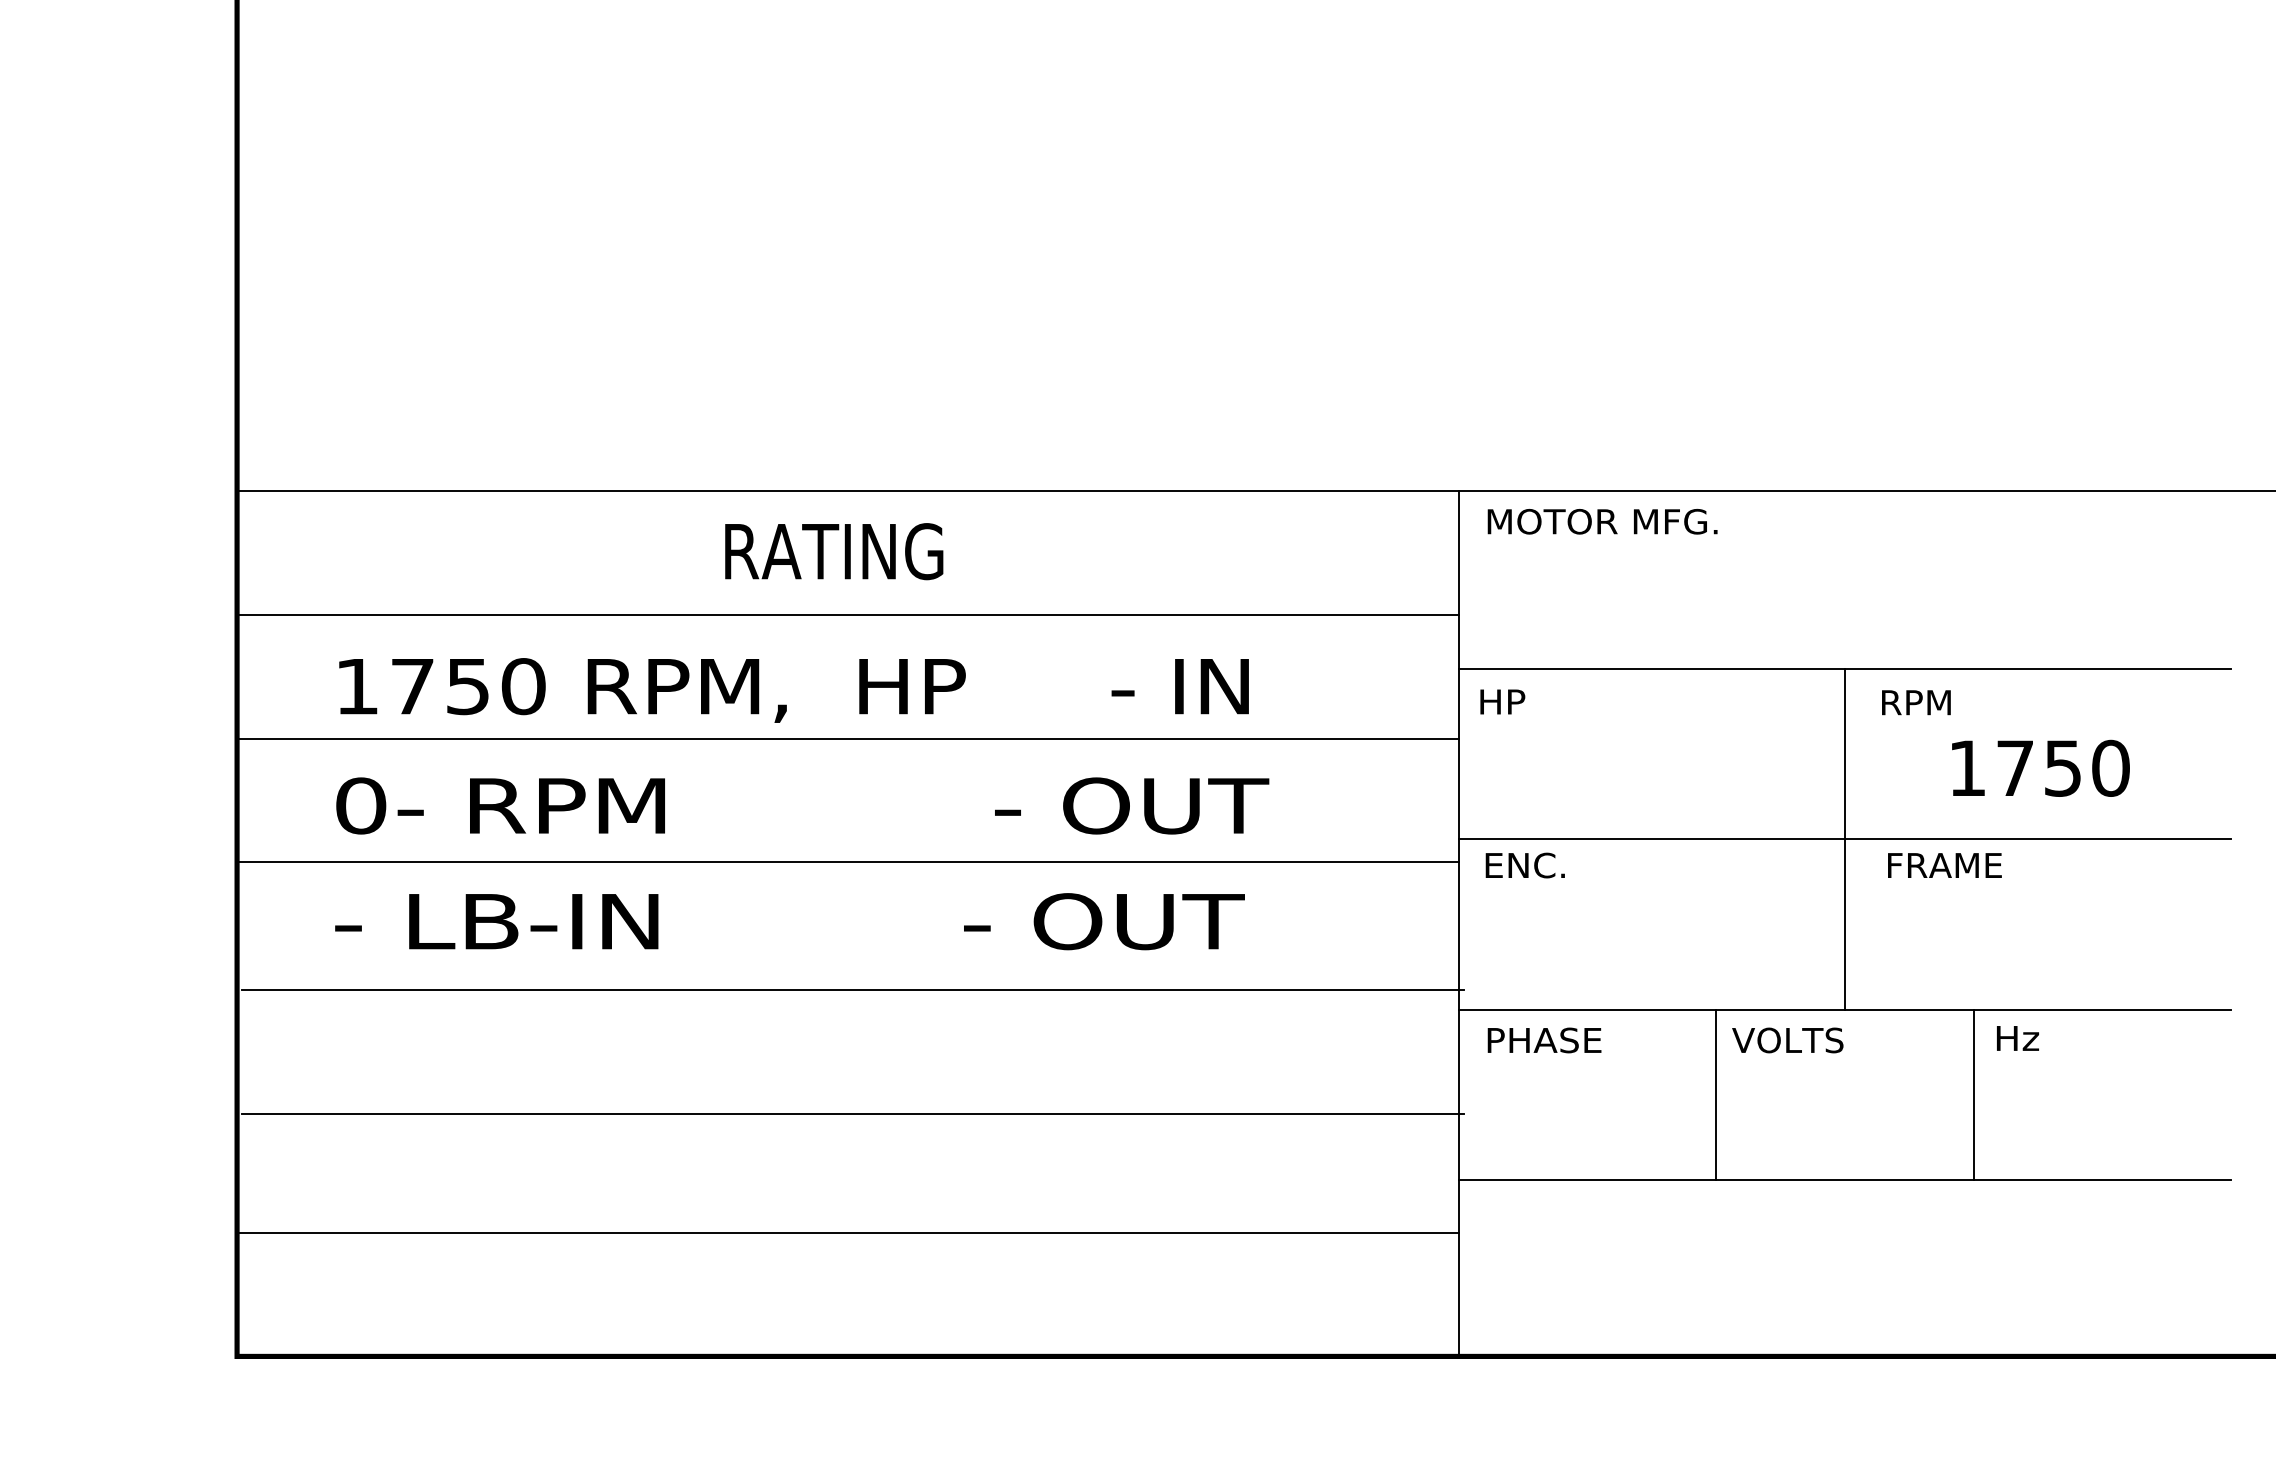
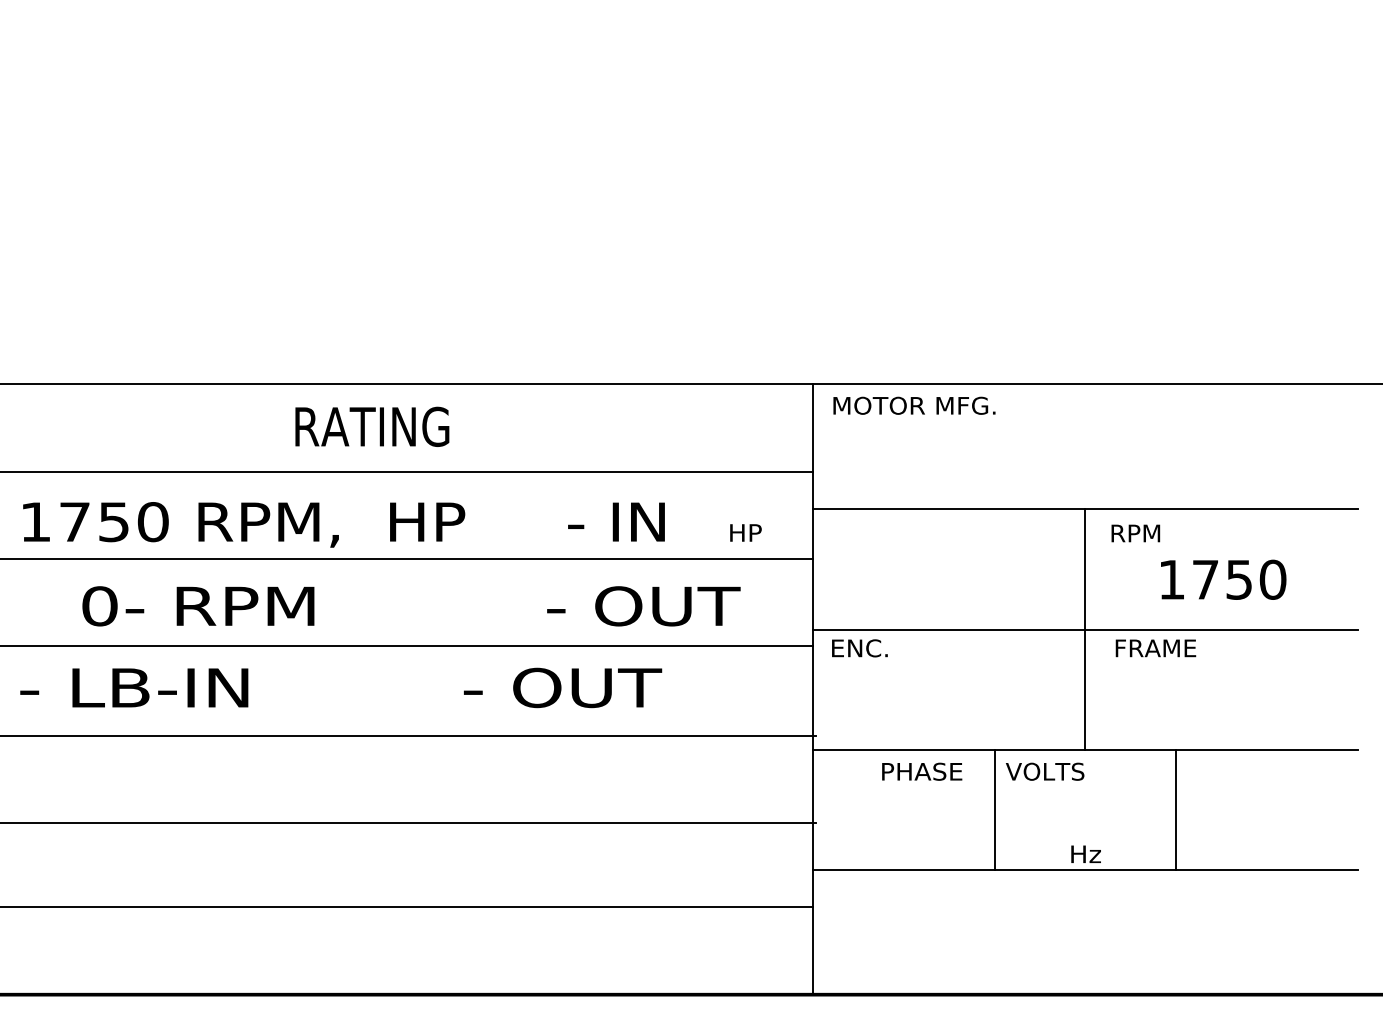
text: (1502, 701) -> (745, 532), moved
text: (802, 805) -> (411, 606), moved
text: (2017, 1038) -> (1085, 854), moved
text: (1544, 1040) -> (922, 771), moved

